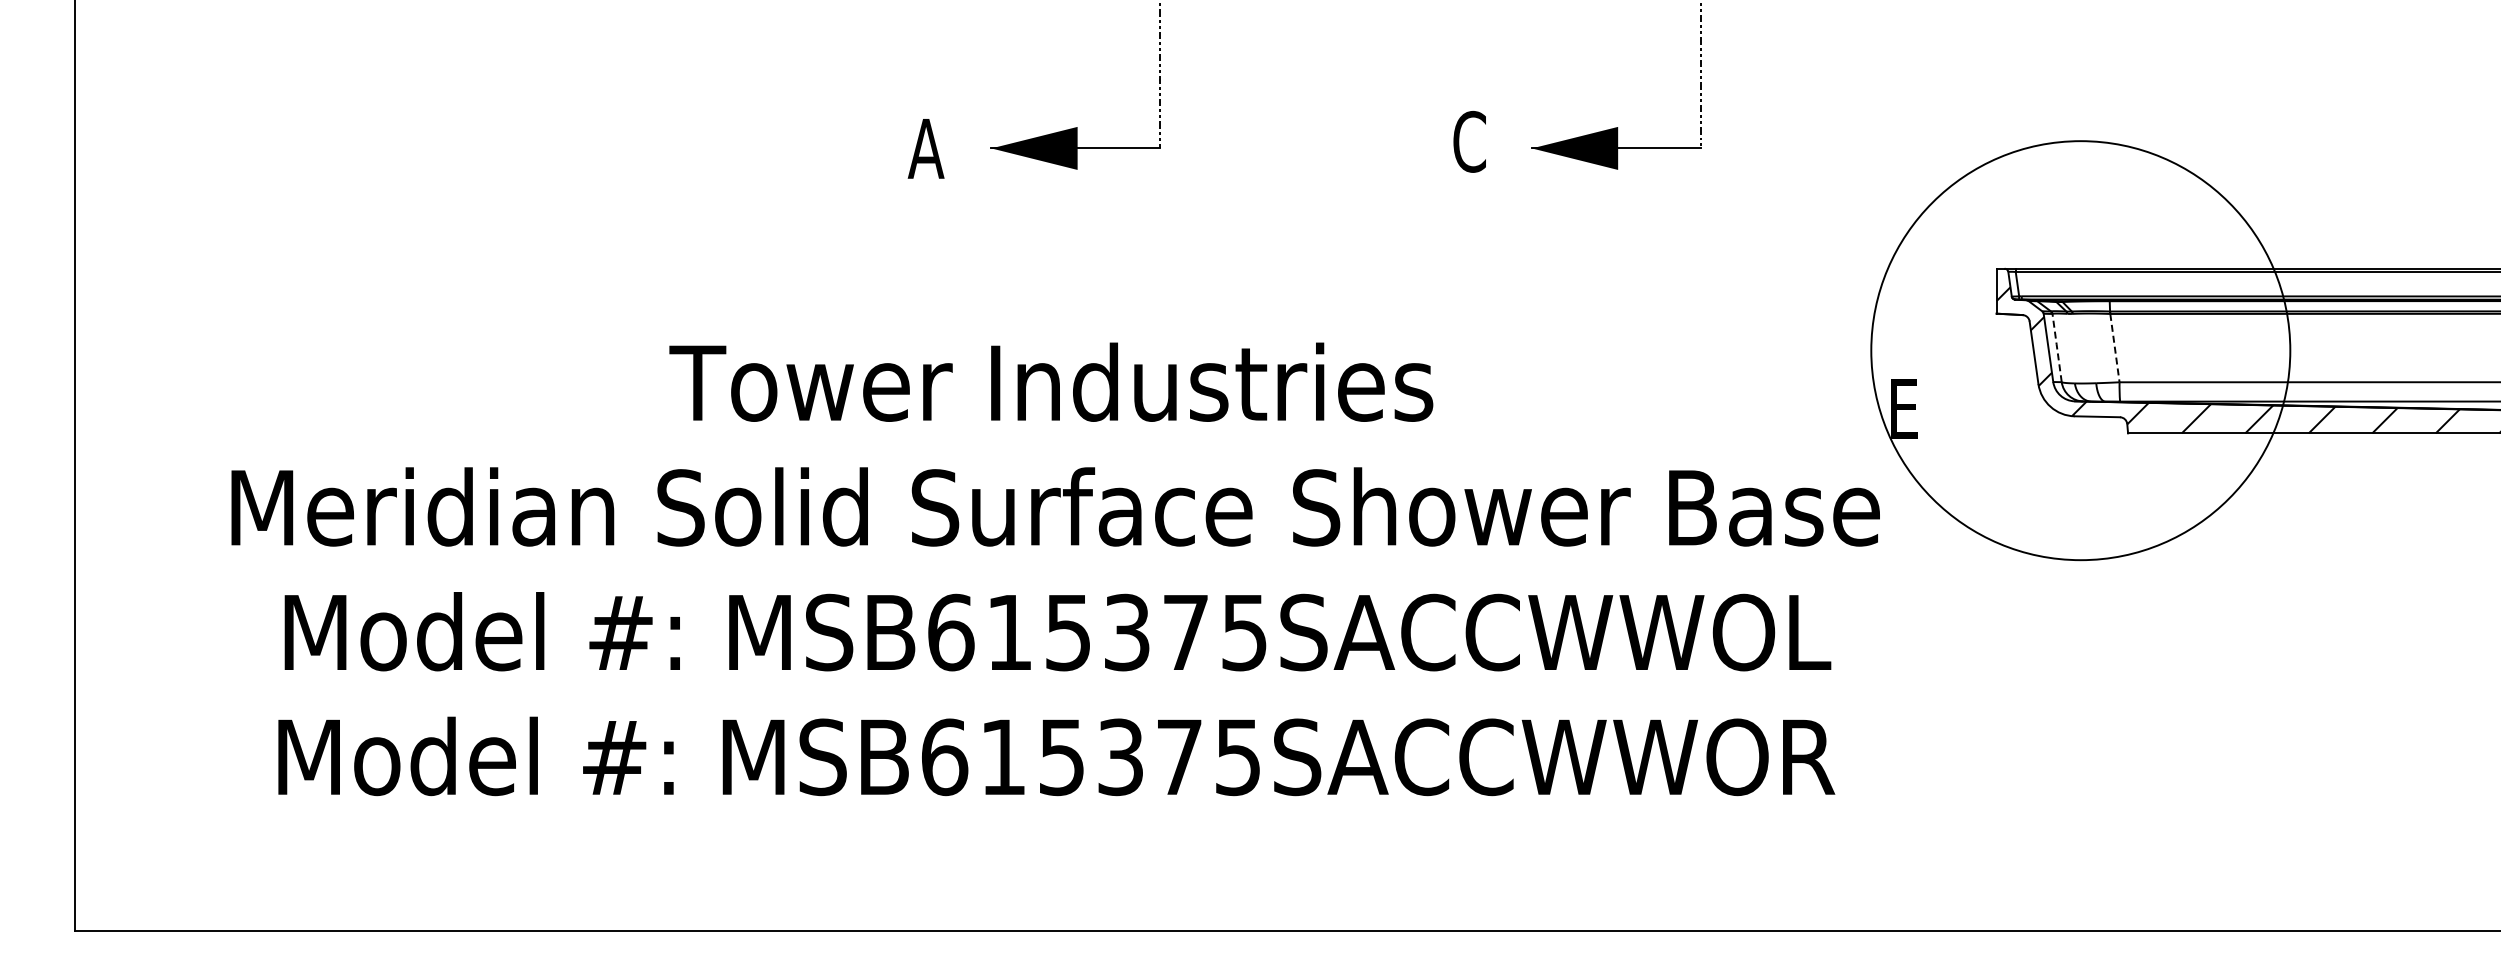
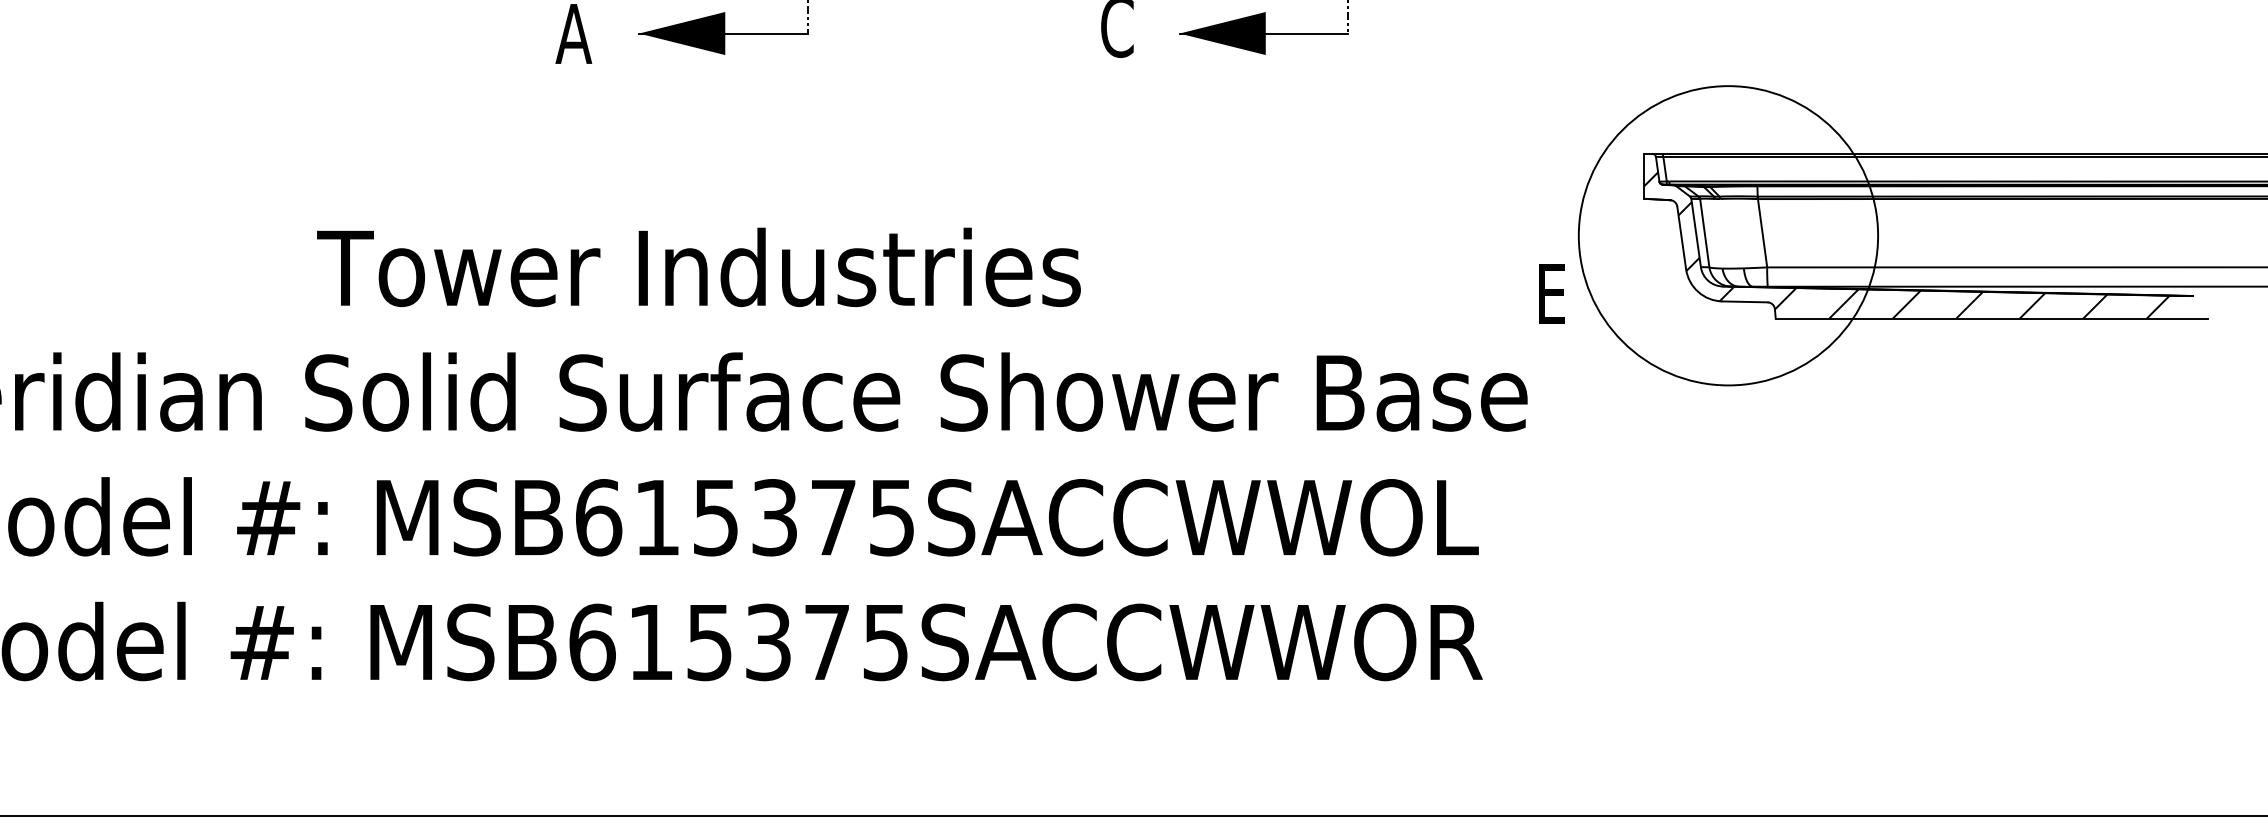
line: (2056, 347) -> (1704, 232), dashed -> solid
line: (2114, 348) -> (1762, 233), dashed -> solid
circle: (2080, 350) -> (1728, 235), size x0.71

